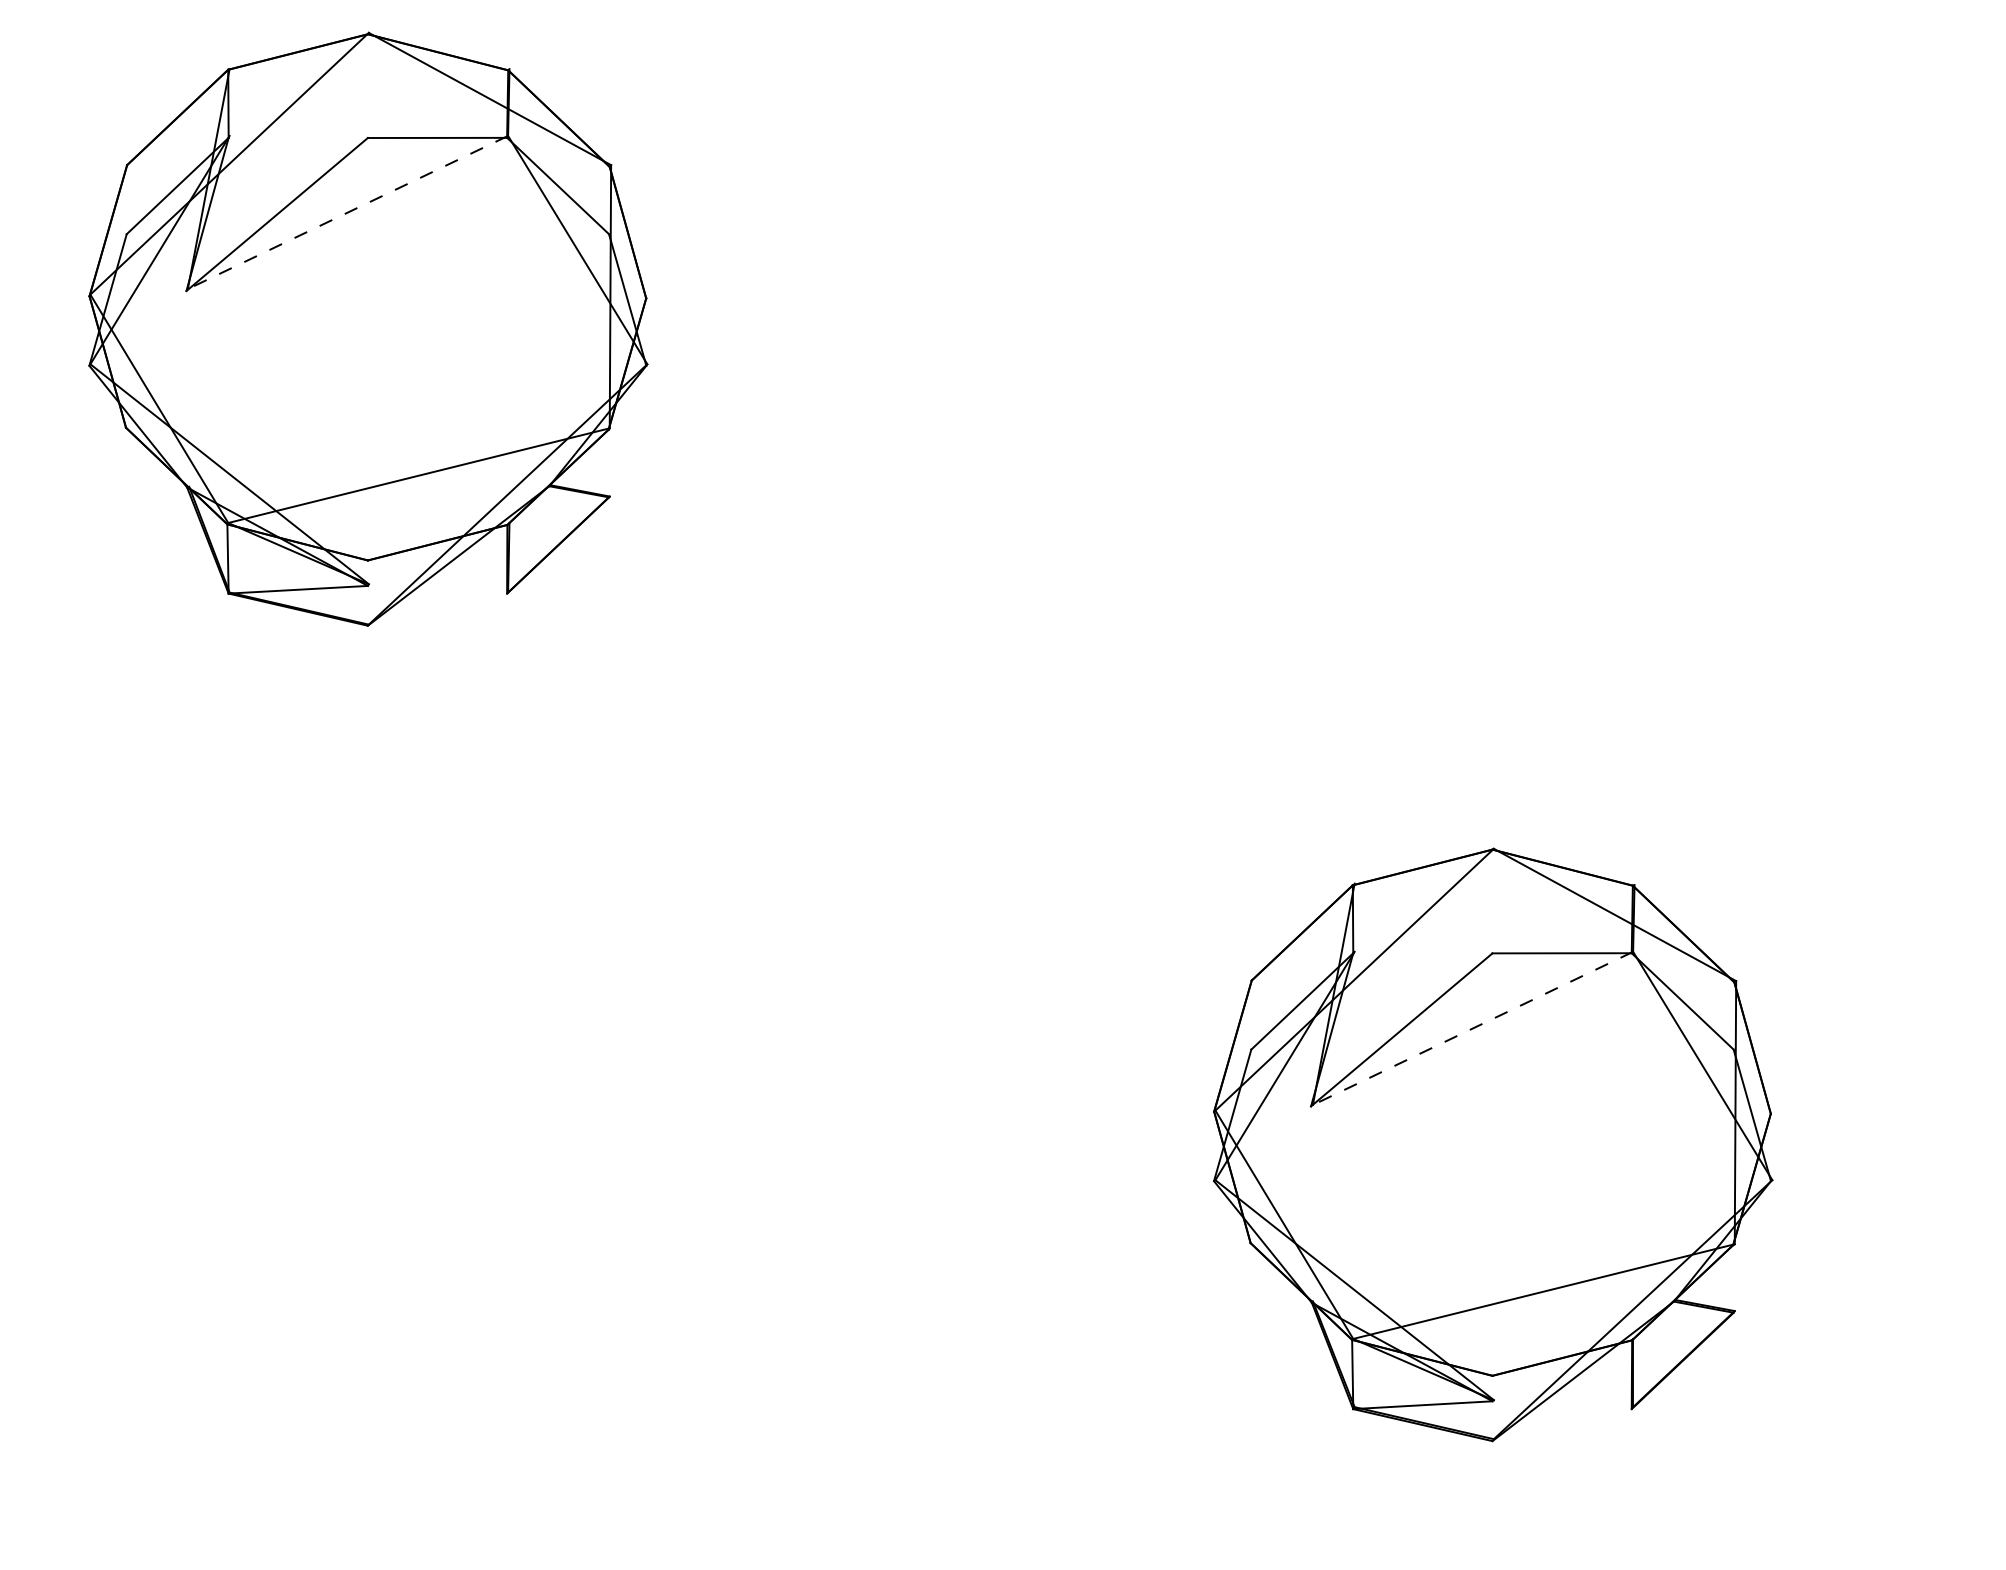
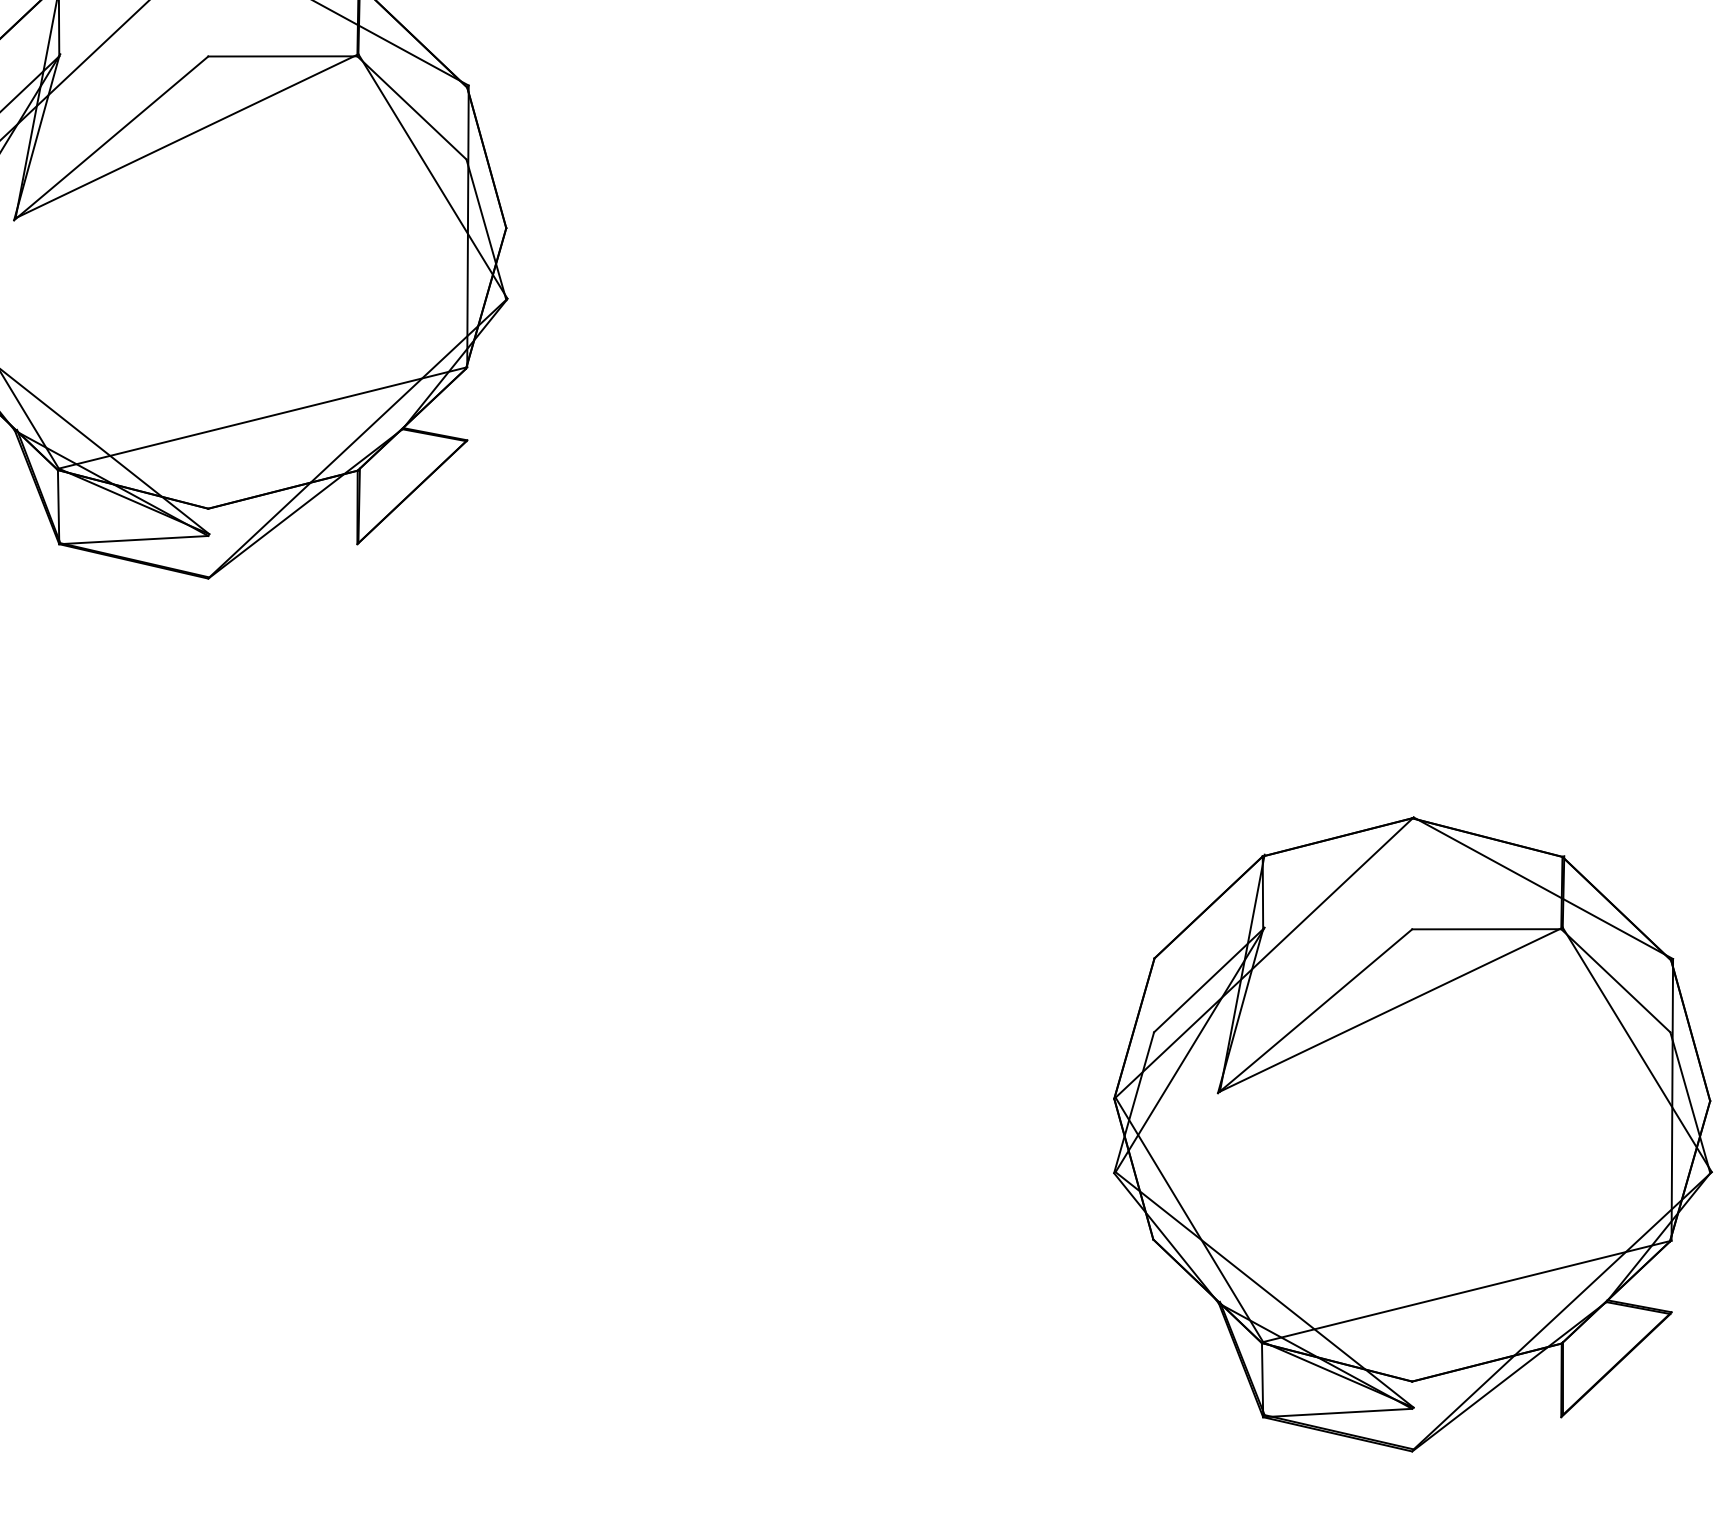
line: (347, 212) -> (186, 136), dashed -> solid
line: (1472, 1028) -> (1390, 1009), dashed -> solid

